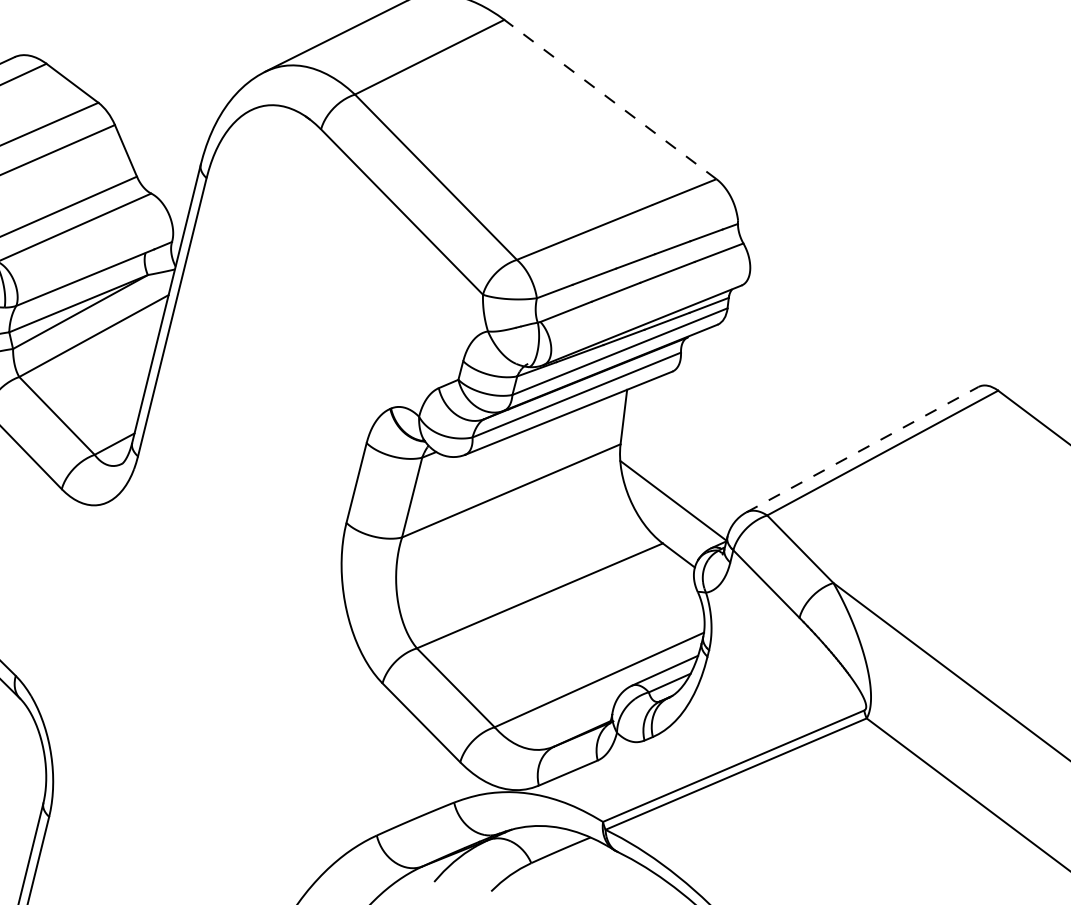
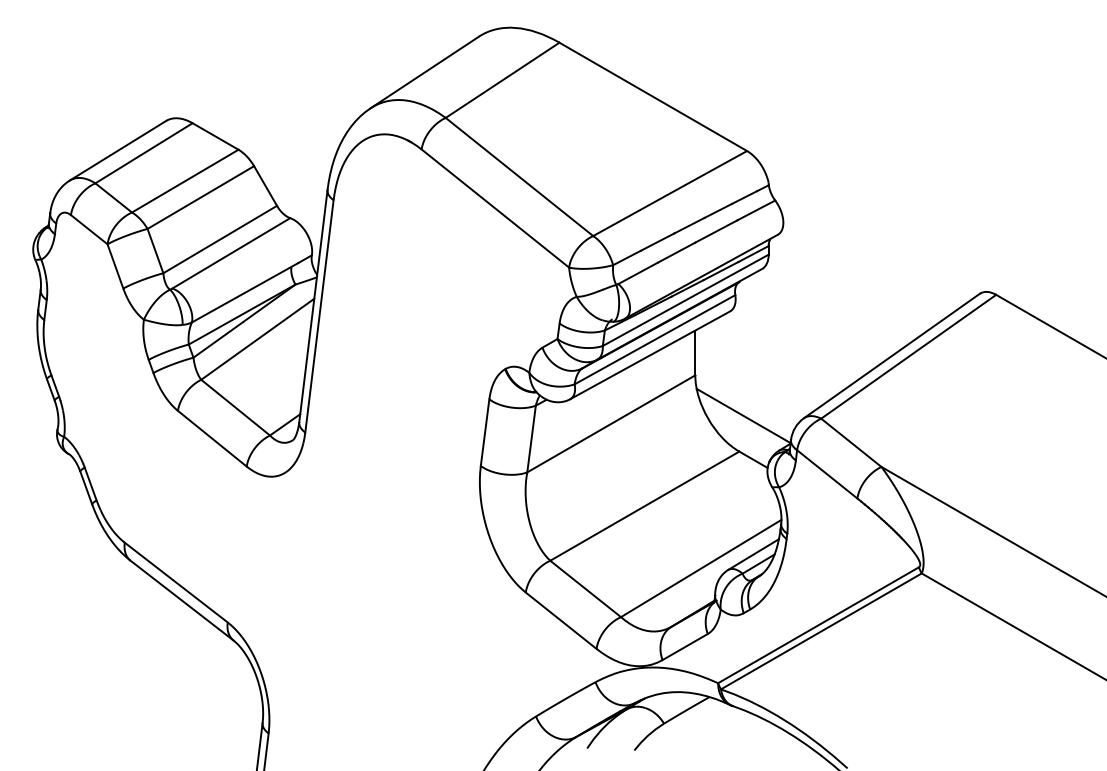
line: (609, 98) -> (652, 96), dashed -> solid
line: (861, 450) -> (891, 356), dashed -> solid

